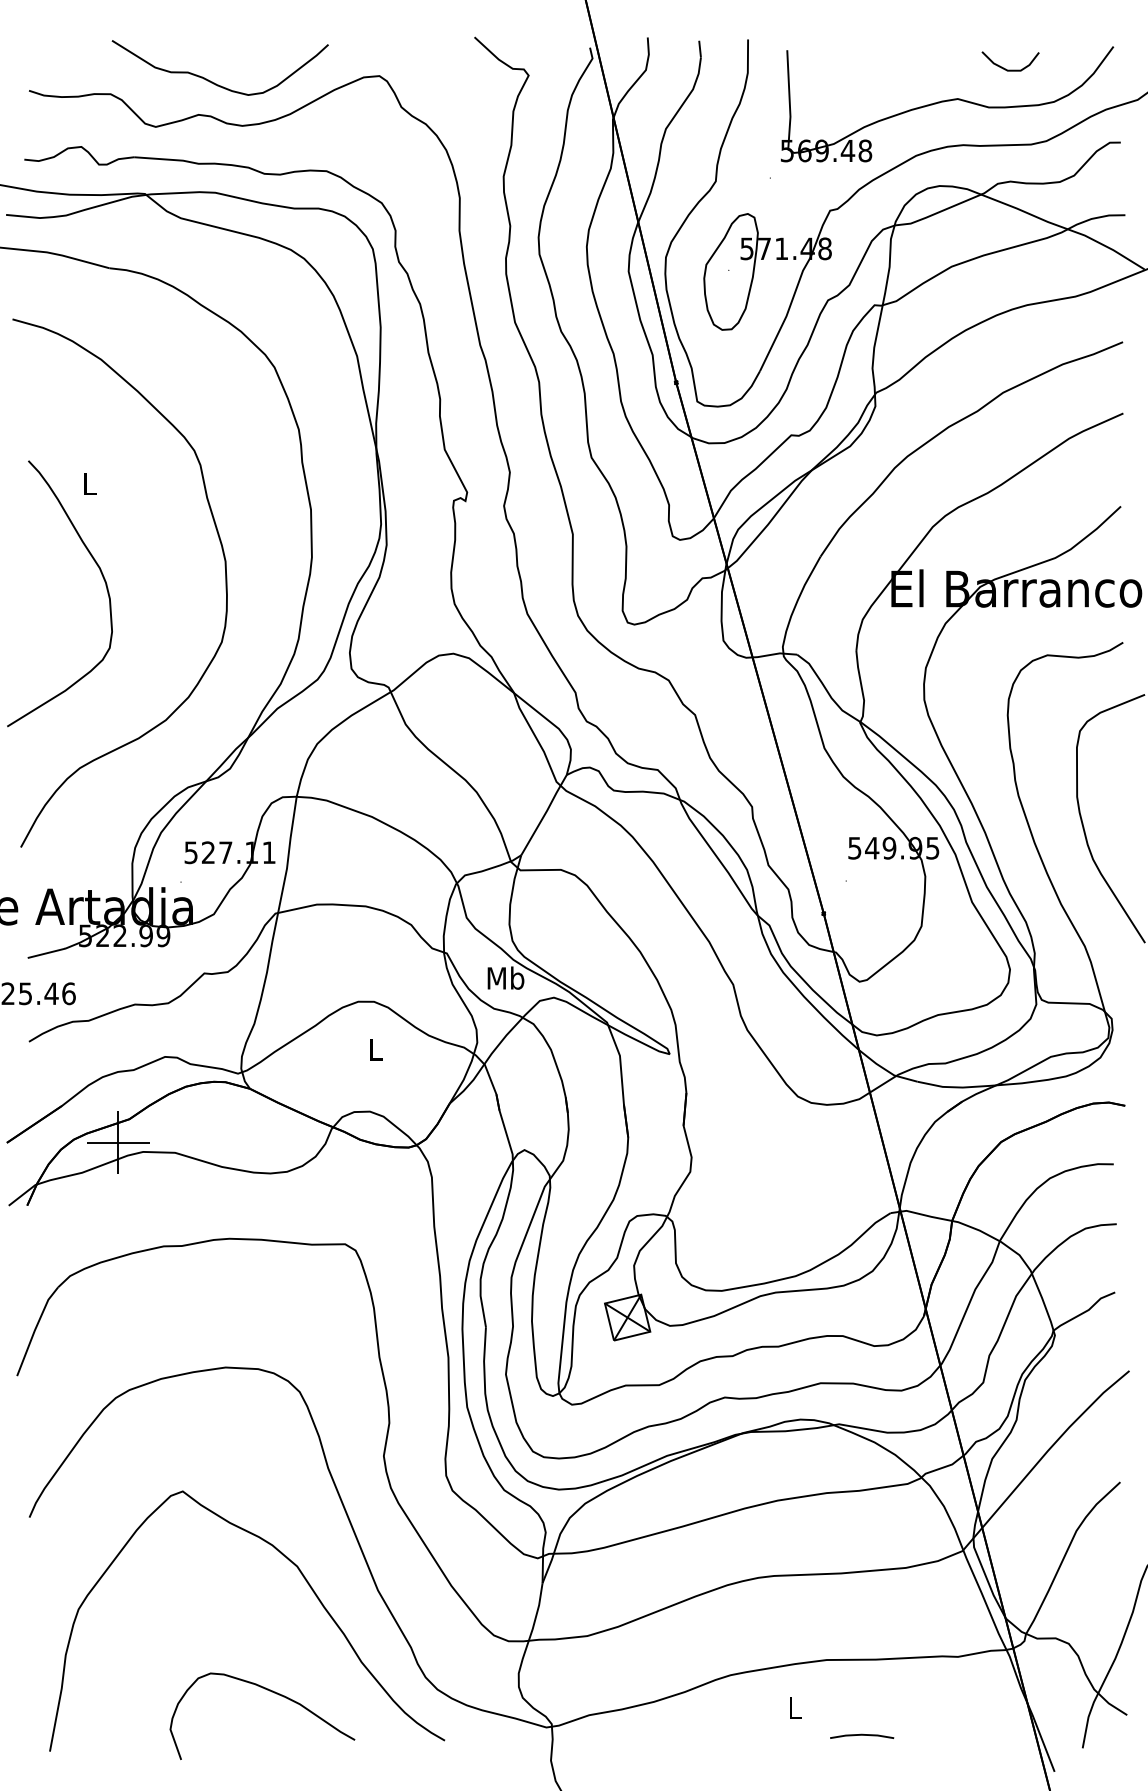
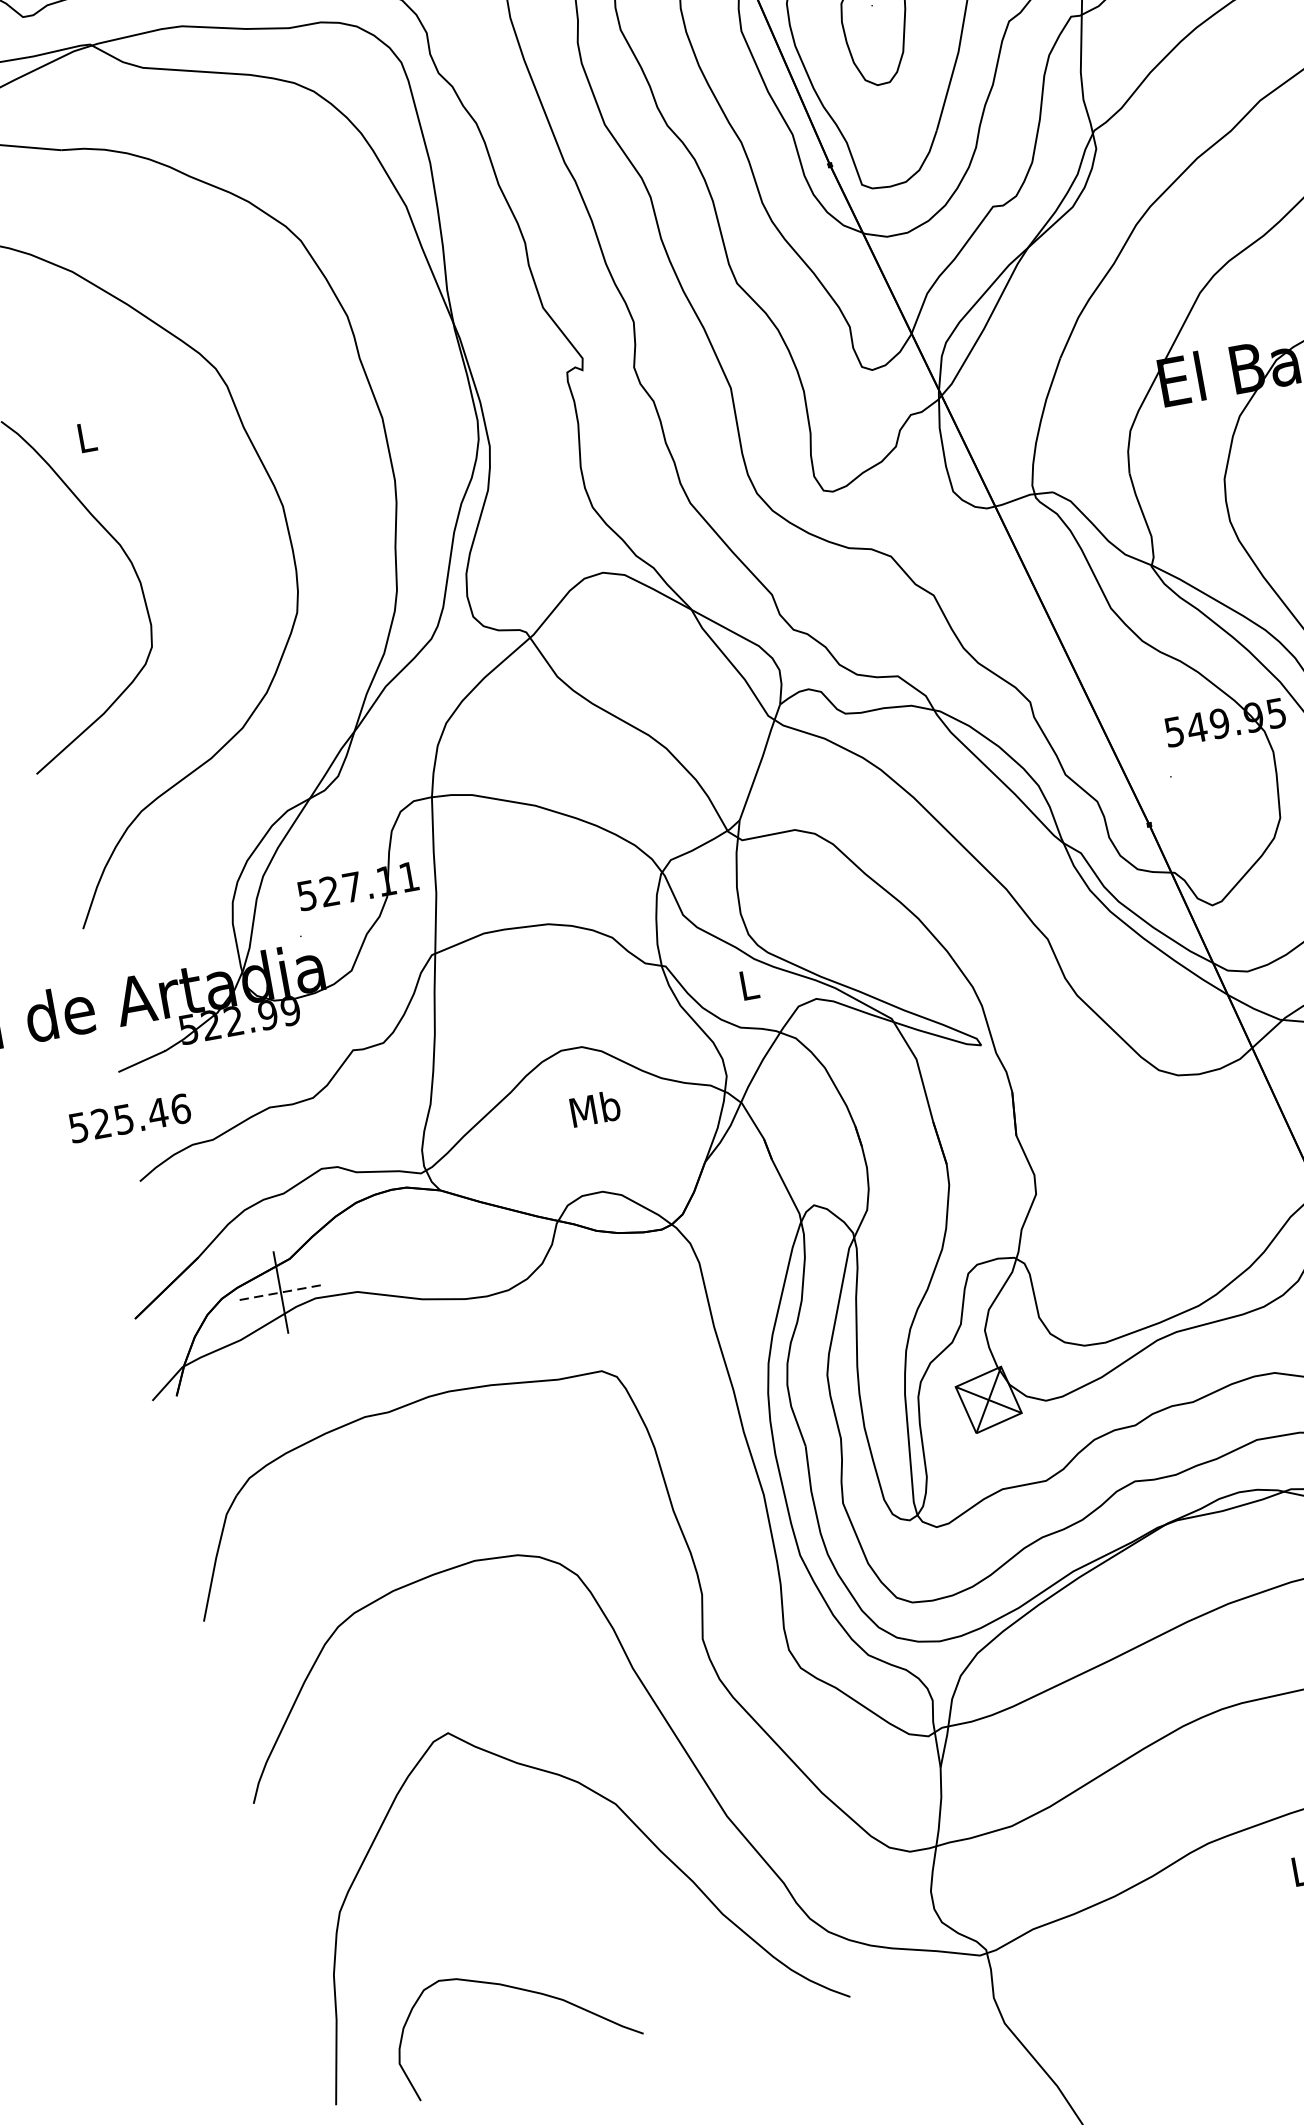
text: (505, 977) -> (748, 984), Mb -> L
text: (375, 1048) -> (594, 1107), L -> Mb
line: (118, 1142) -> (280, 1291), solid -> dashed
curve: (271, 1692) -> (522, 1991), moved

